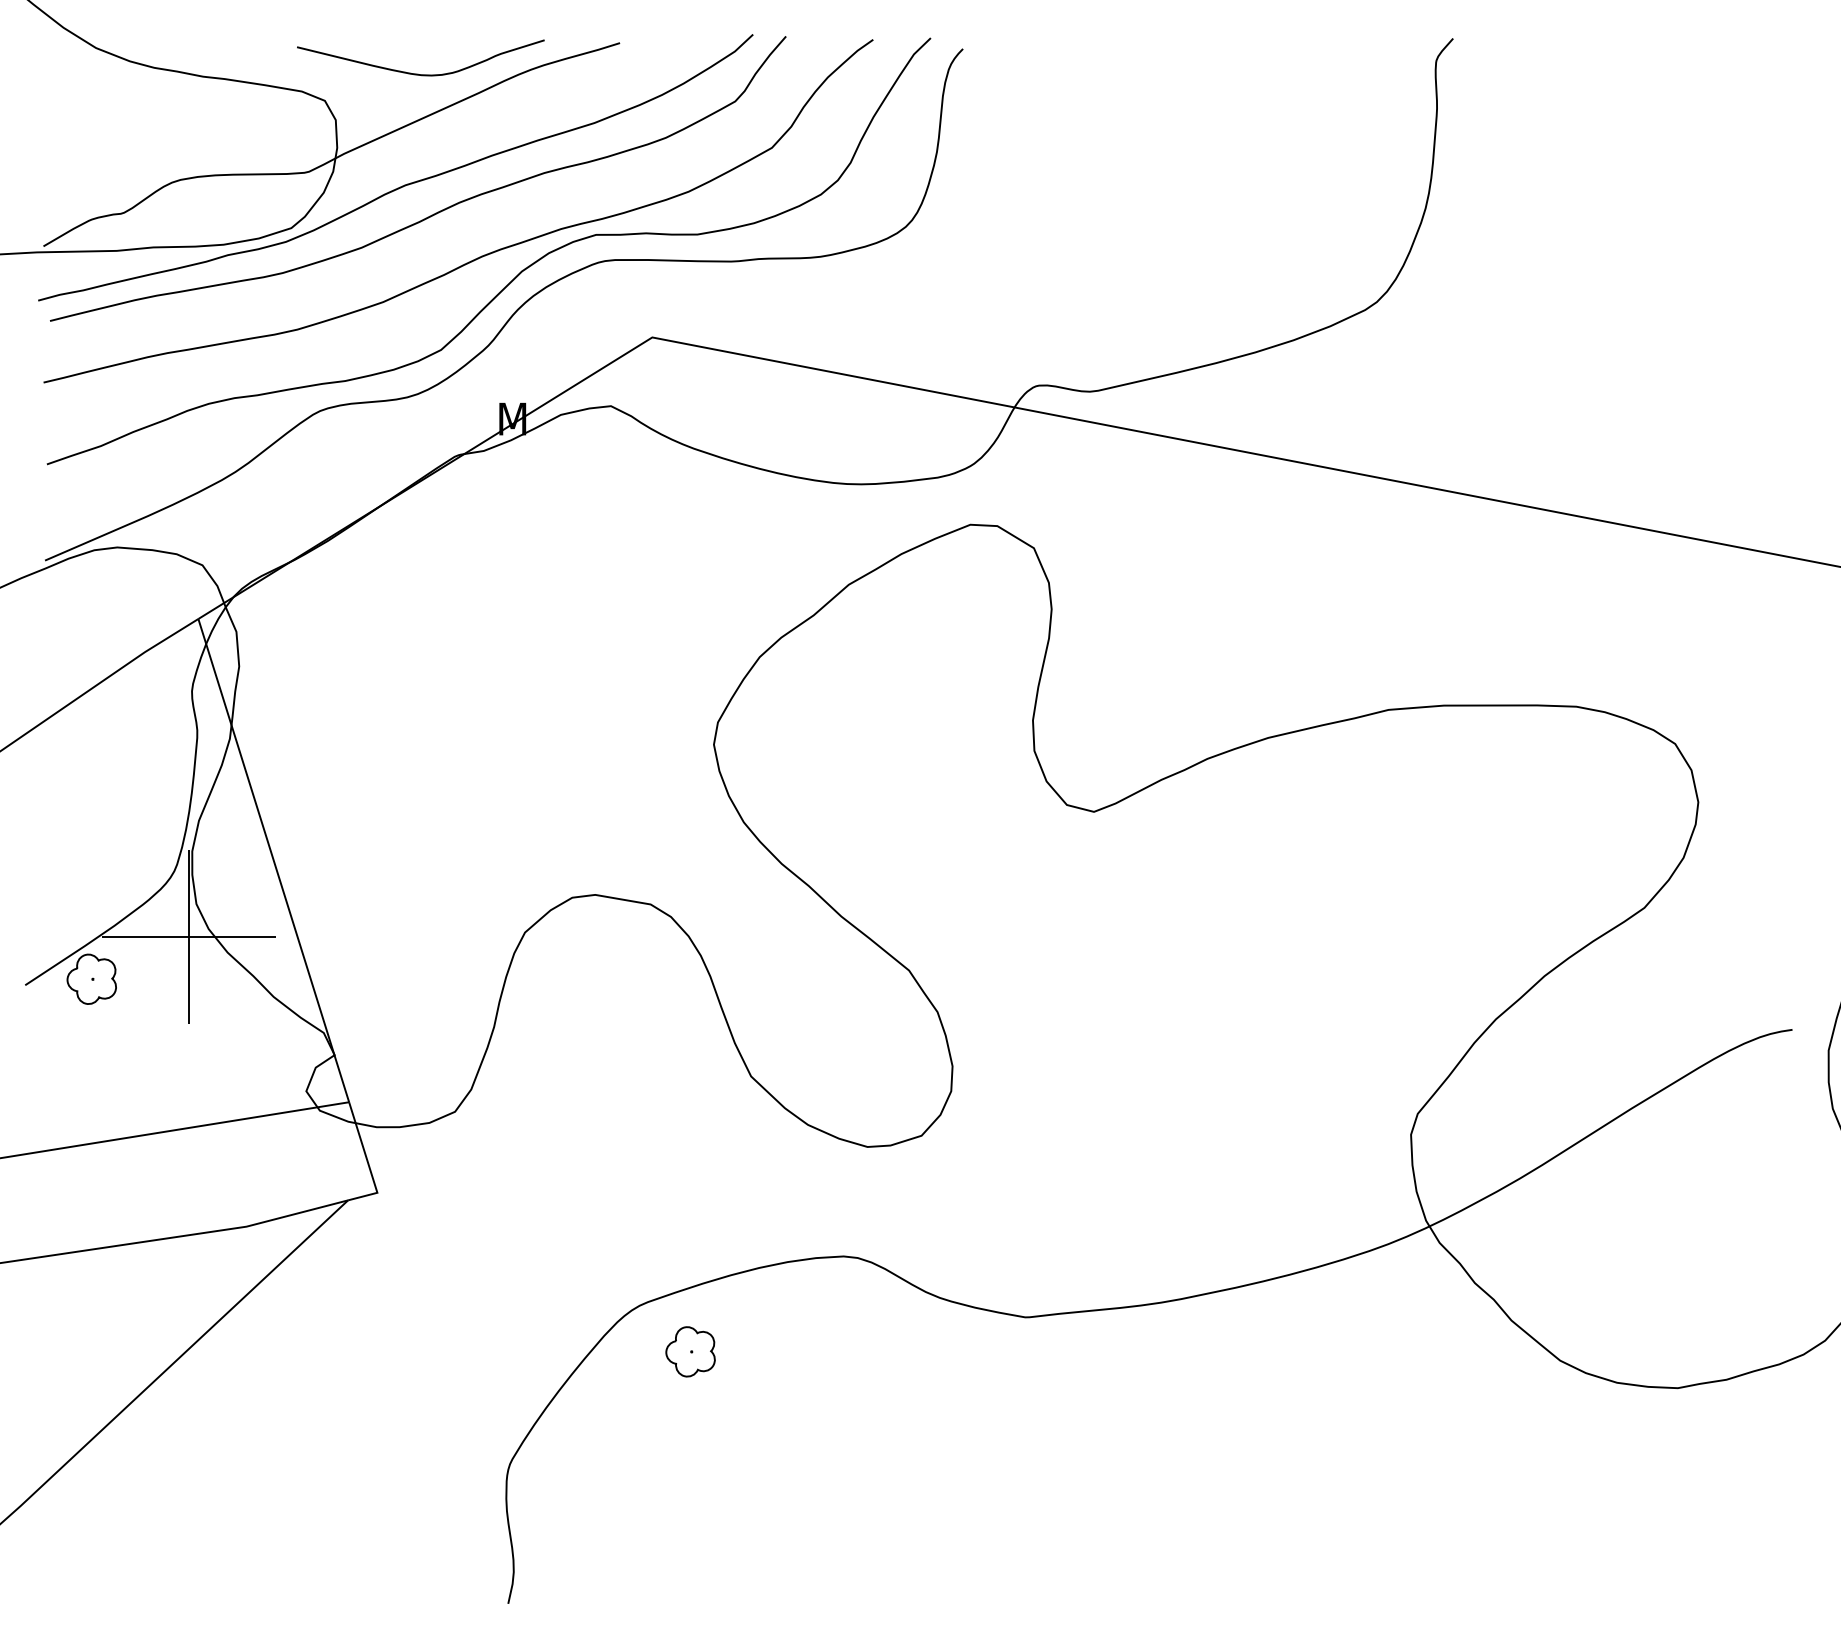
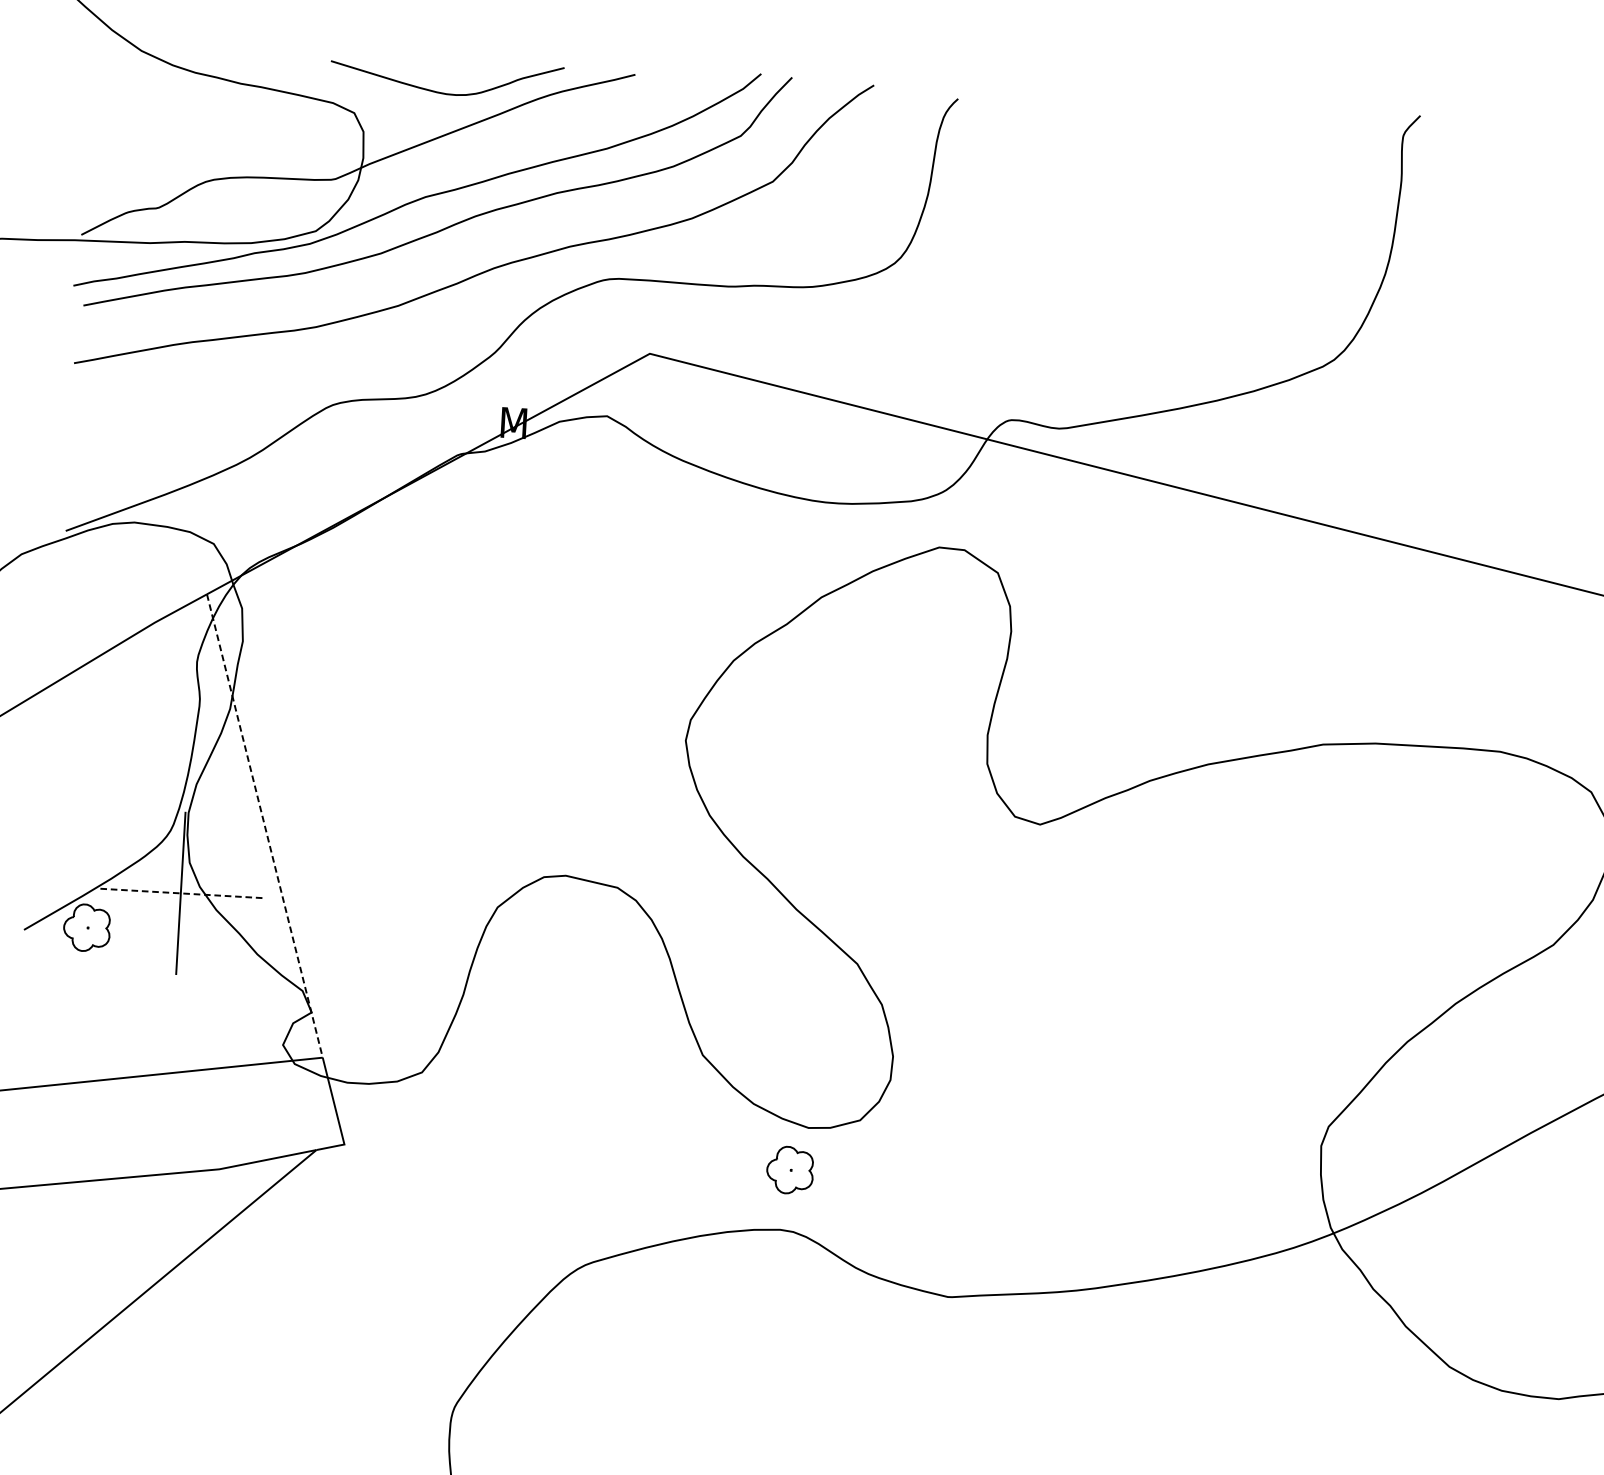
curve: (514, 277) -> (523, 289), removed
line: (273, 861) -> (264, 826), solid -> dashed
line: (188, 937) -> (180, 893), solid -> dashed
part: (690, 1351) -> (790, 1169), moved

